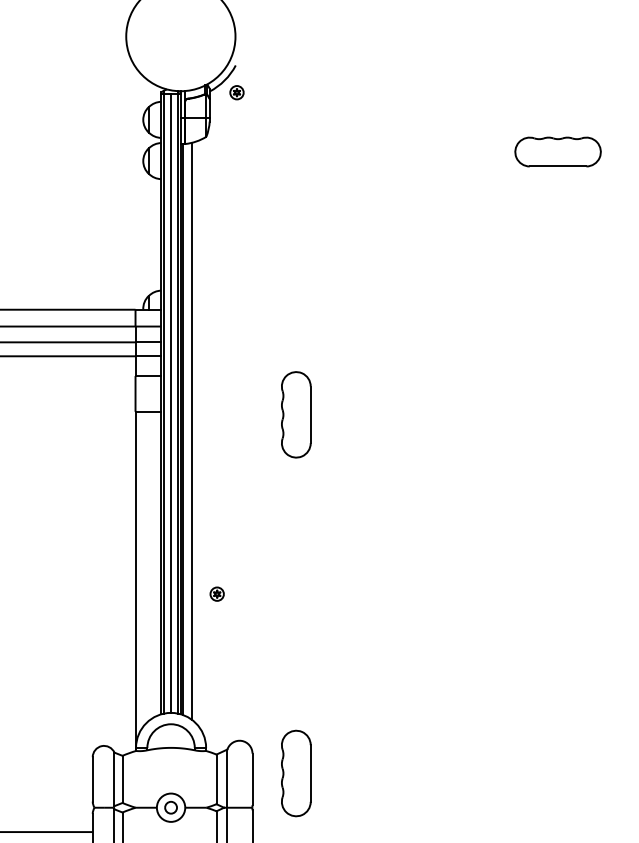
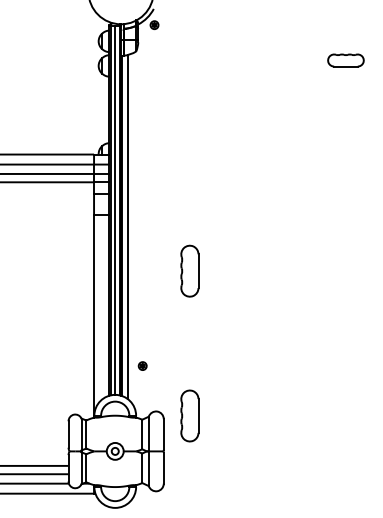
part: (557, 151) -> (345, 60), size x0.7
part: (295, 413) -> (189, 270), moved
part: (216, 593) -> (142, 365), moved
part: (295, 772) -> (189, 415), moved

